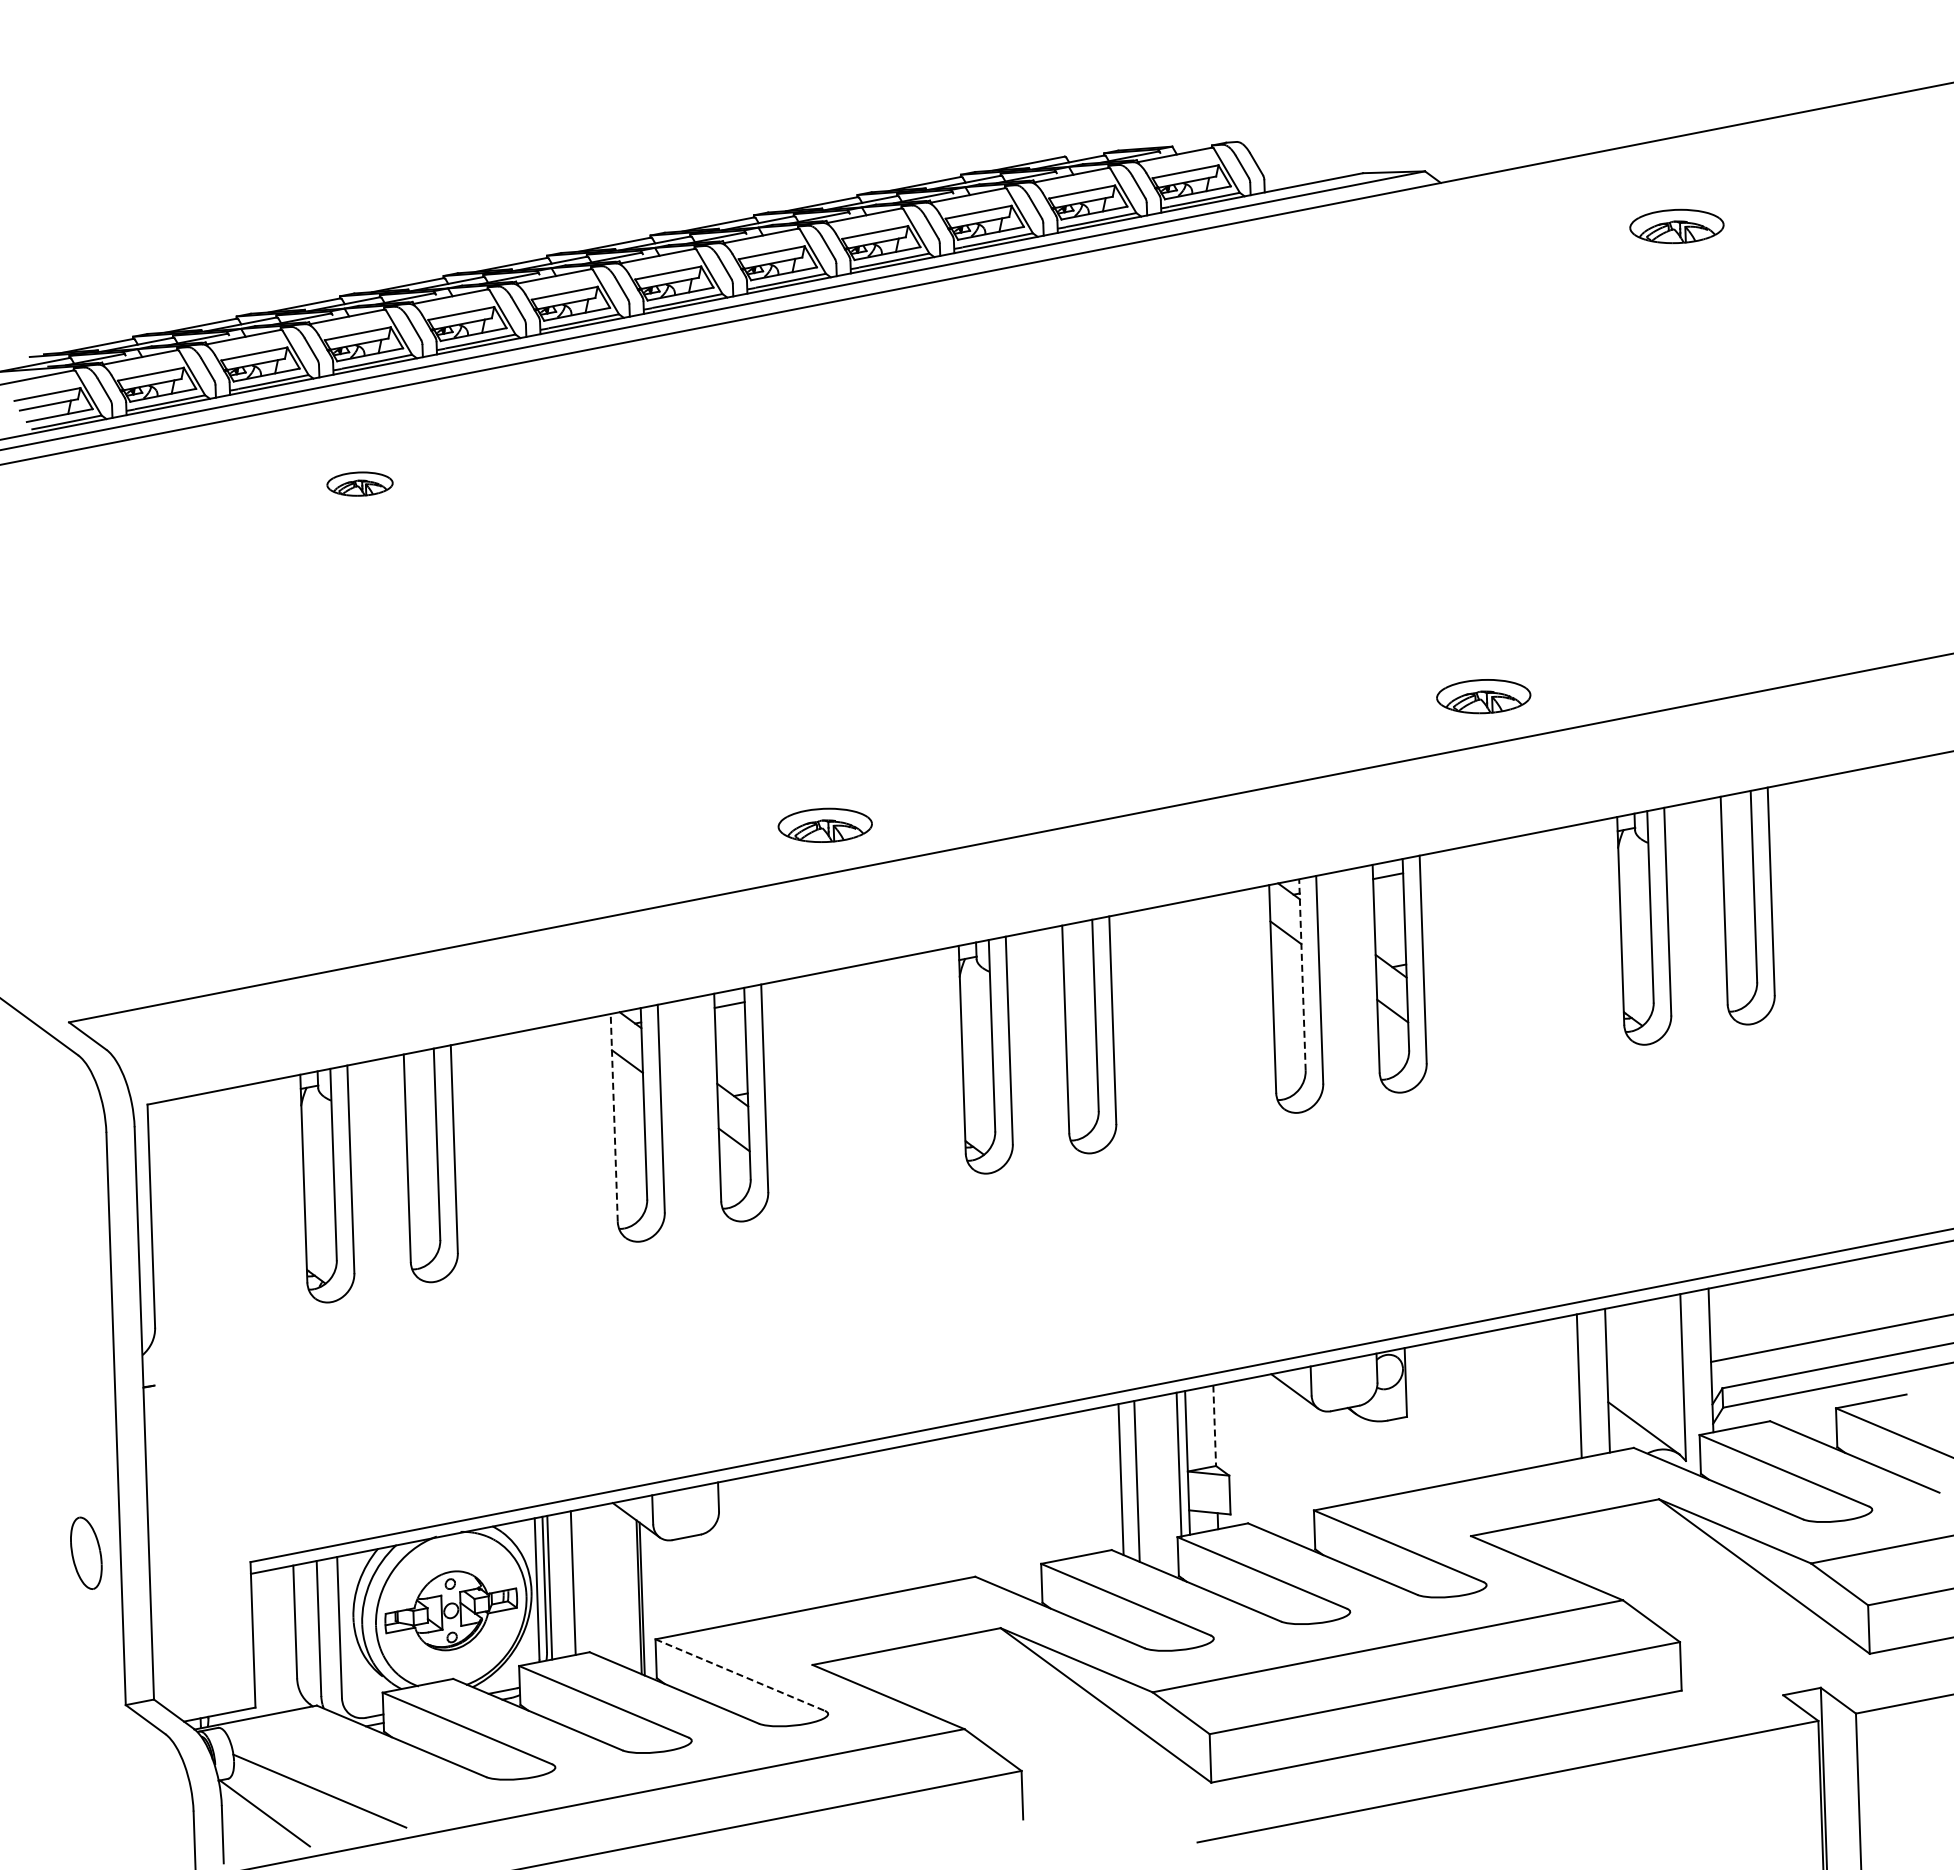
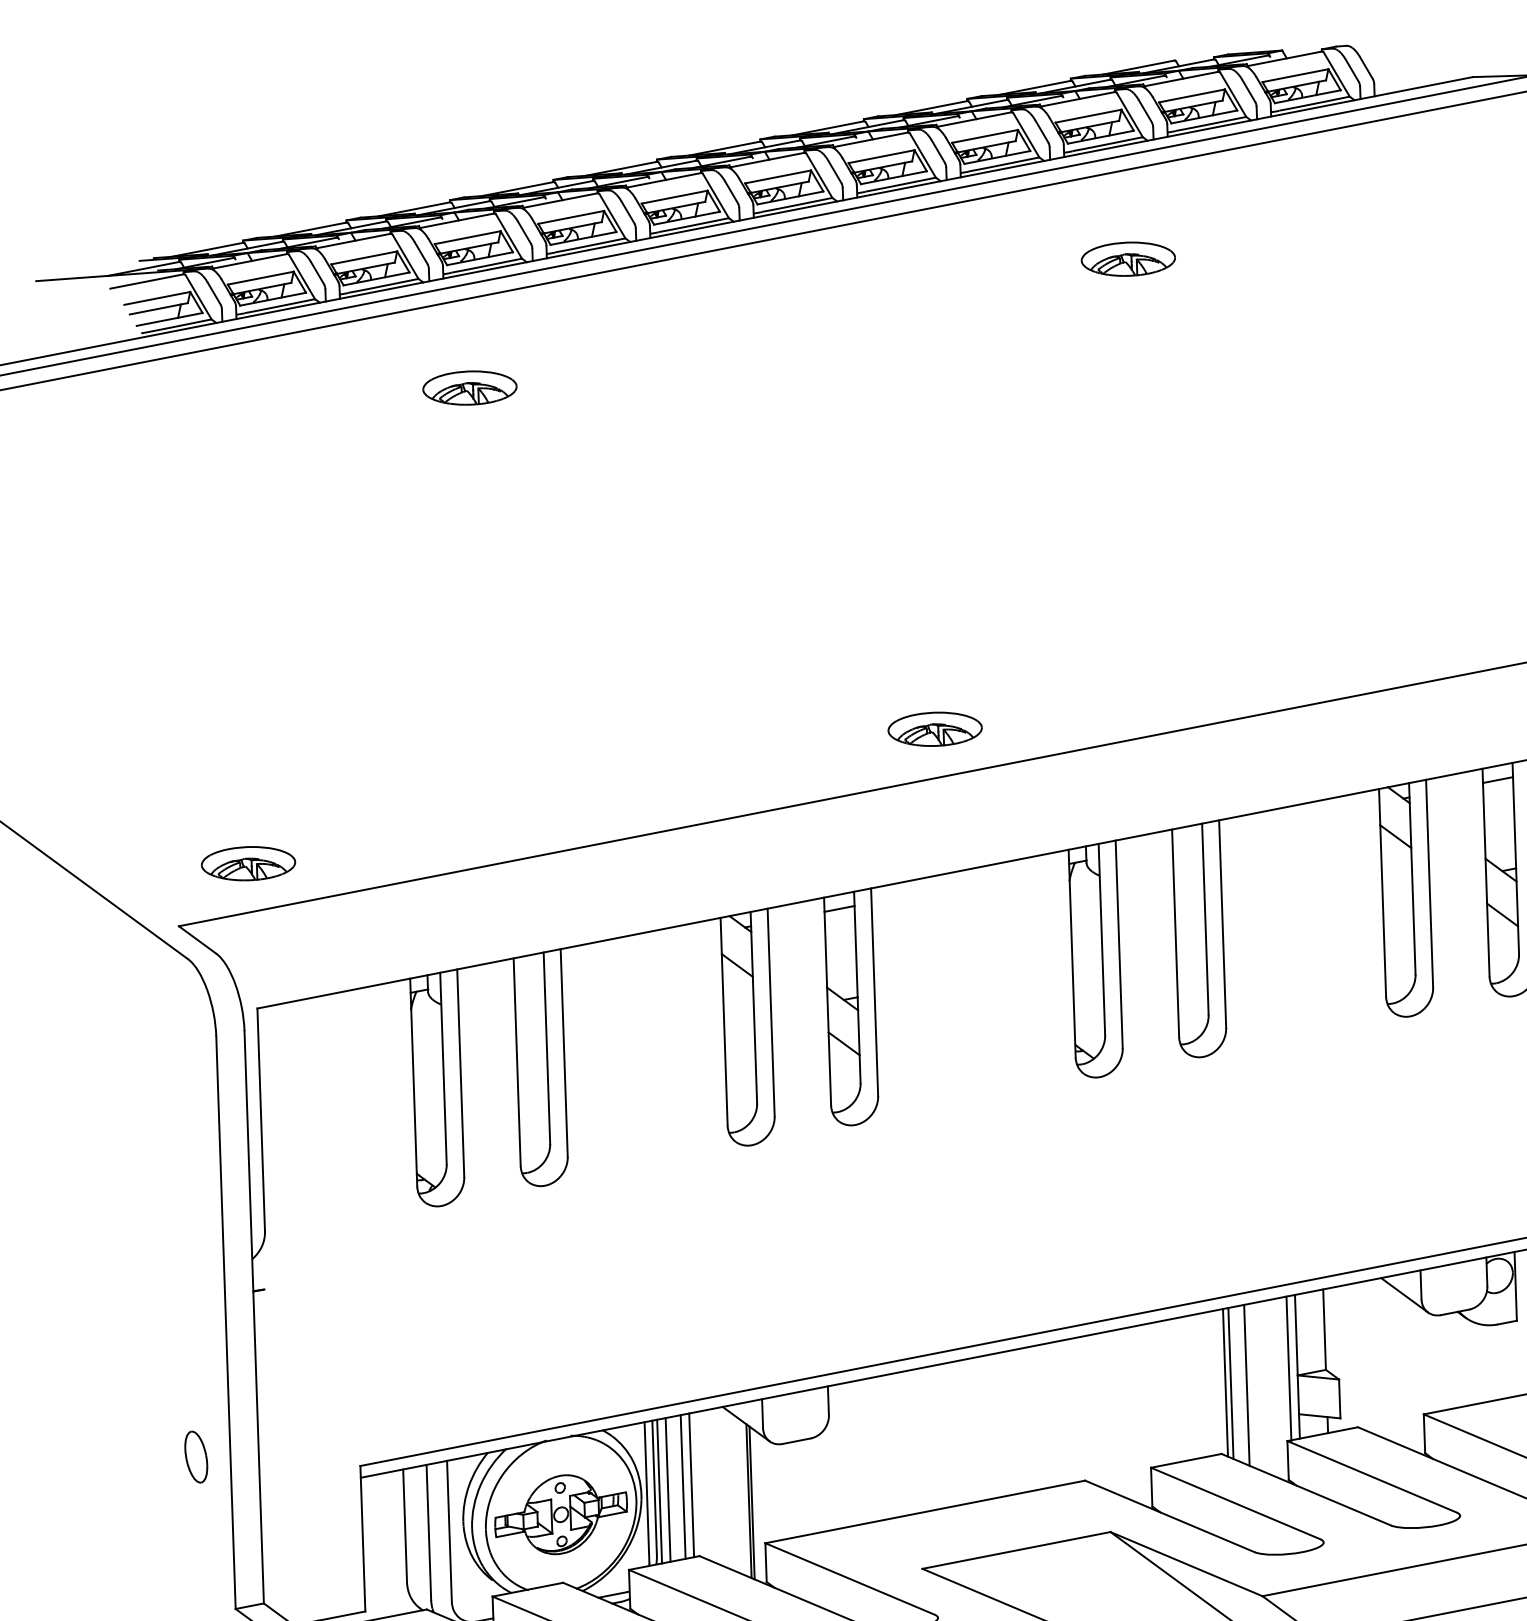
part: (1018, 354) -> (1128, 258), added
part: (359, 483) -> (469, 387), size x1.43
part: (138, 959) -> (248, 863), added
line: (1302, 975) -> (1412, 879), dashed -> solid
line: (614, 1117) -> (724, 1021), dashed -> solid
line: (1214, 1426) -> (1324, 1330), dashed -> solid
line: (1115, 1478) -> (1225, 1382), added
part: (86, 1552) -> (196, 1456), size x0.71
line: (581, 1581) -> (691, 1485), added
line: (557, 1585) -> (667, 1489), added
line: (740, 1675) -> (850, 1579), dashed -> solid

